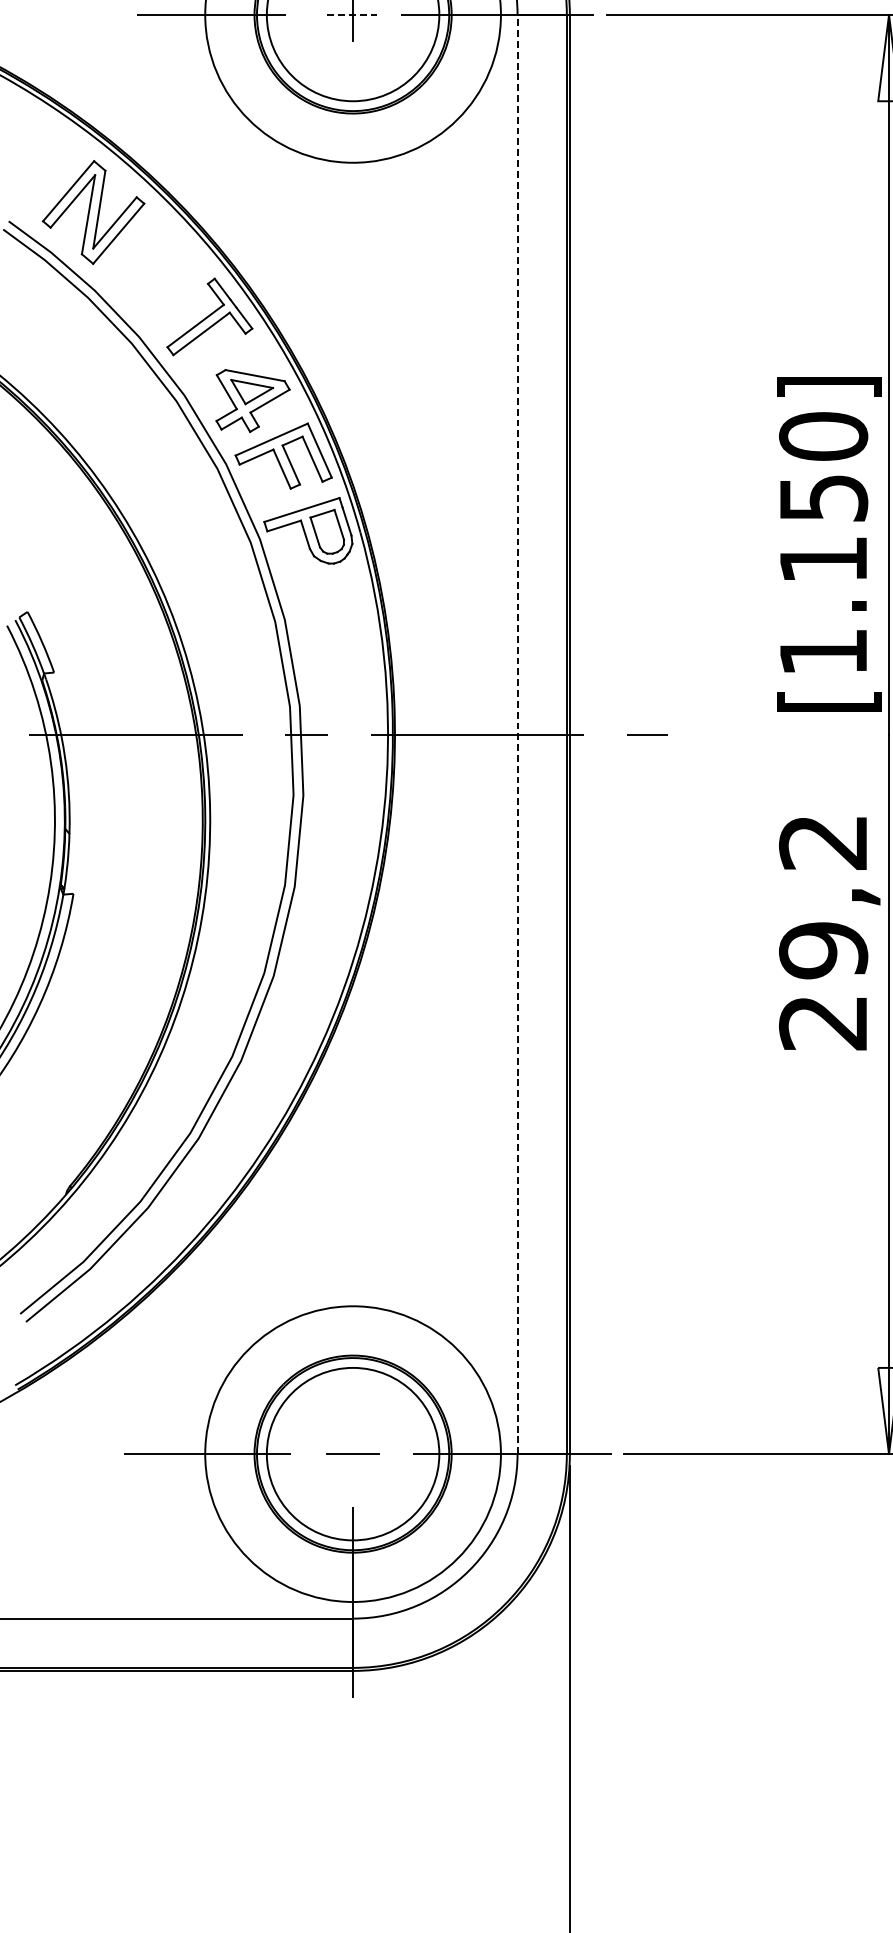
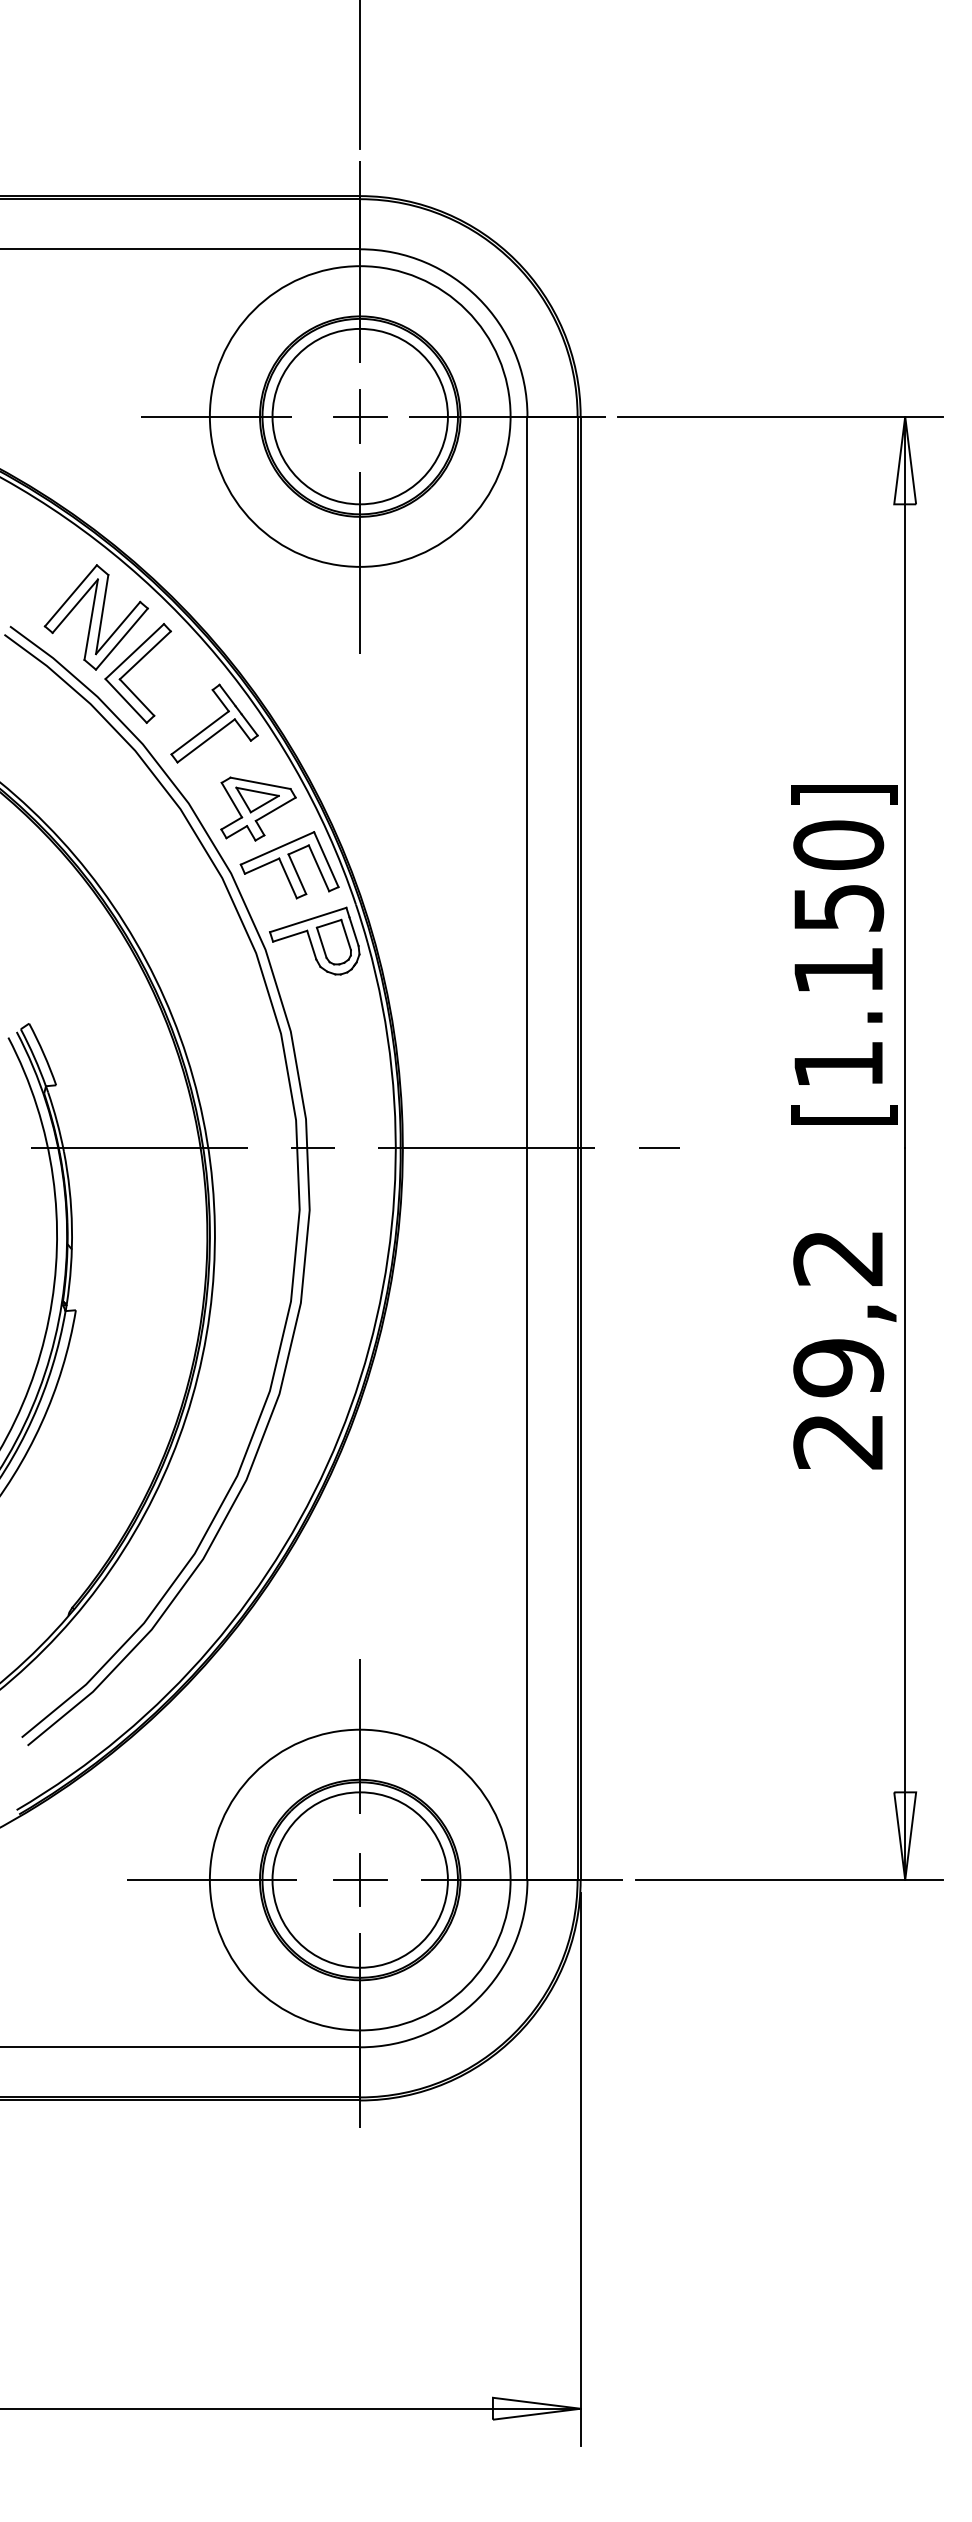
line: (353, 14) -> (360, 416), dashed -> solid
line: (353, 158) -> (360, 562), added
part: (129, 262) -> (132, 668), added
line: (517, 734) -> (527, 1148), dashed -> solid
line: (353, 1311) -> (360, 1735), added
line: (353, 1453) -> (360, 1879), added

